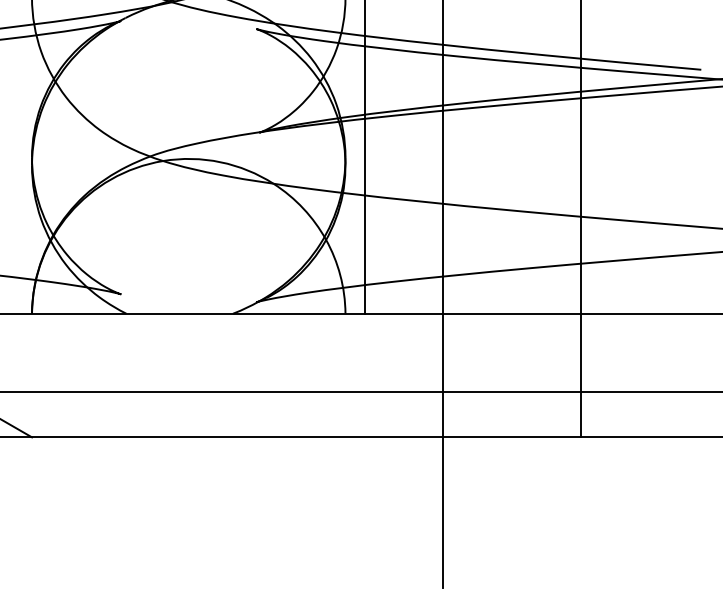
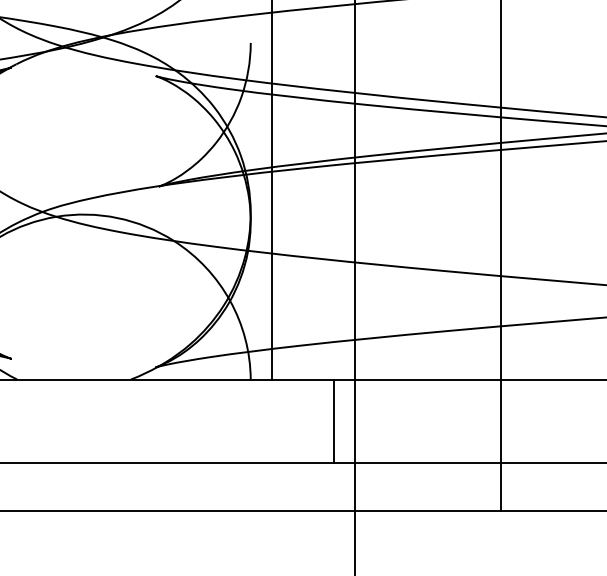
line: (423, 352) -> (333, 420), added

